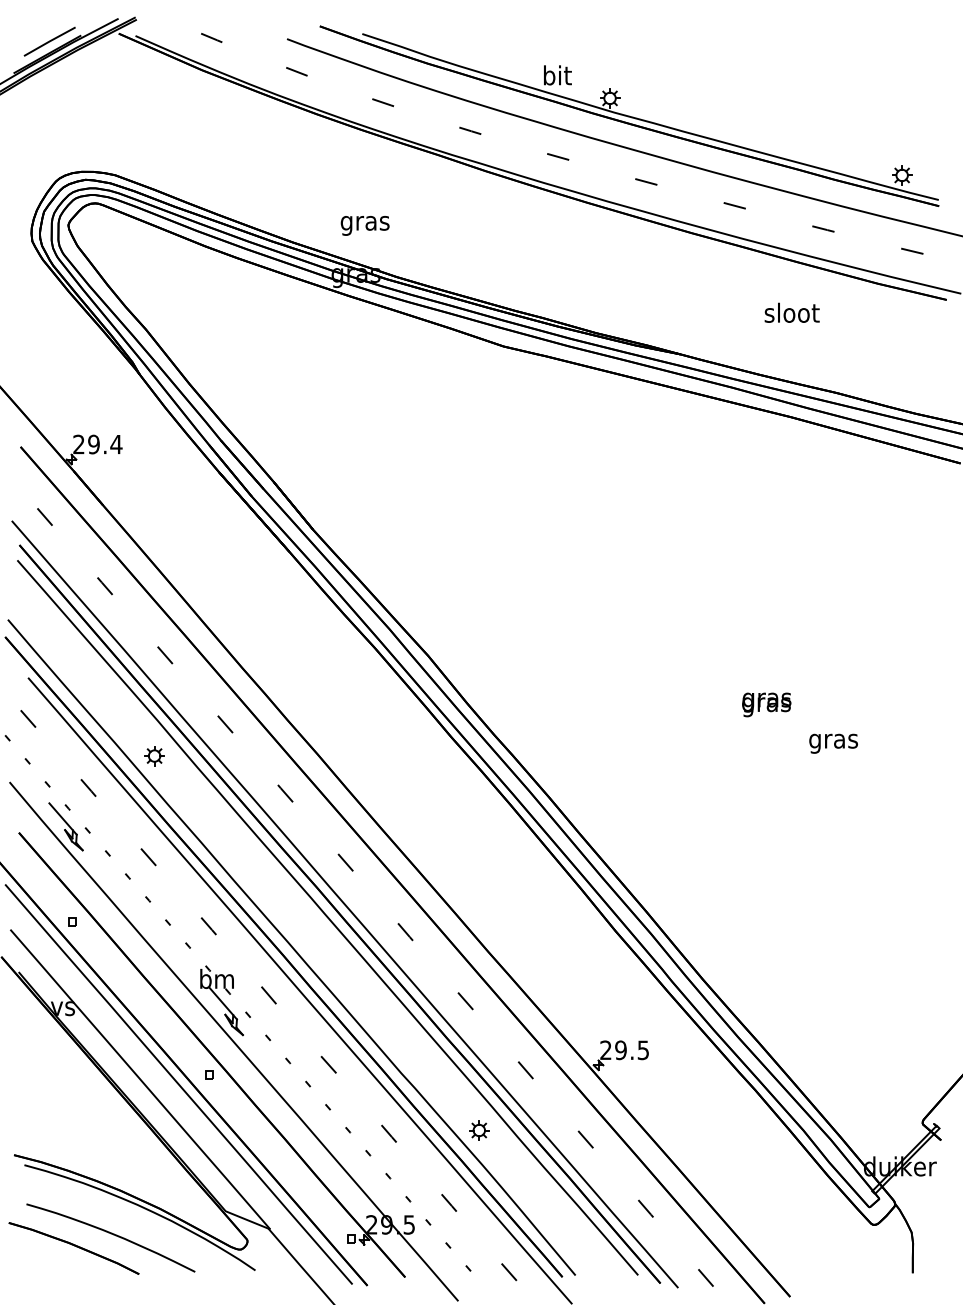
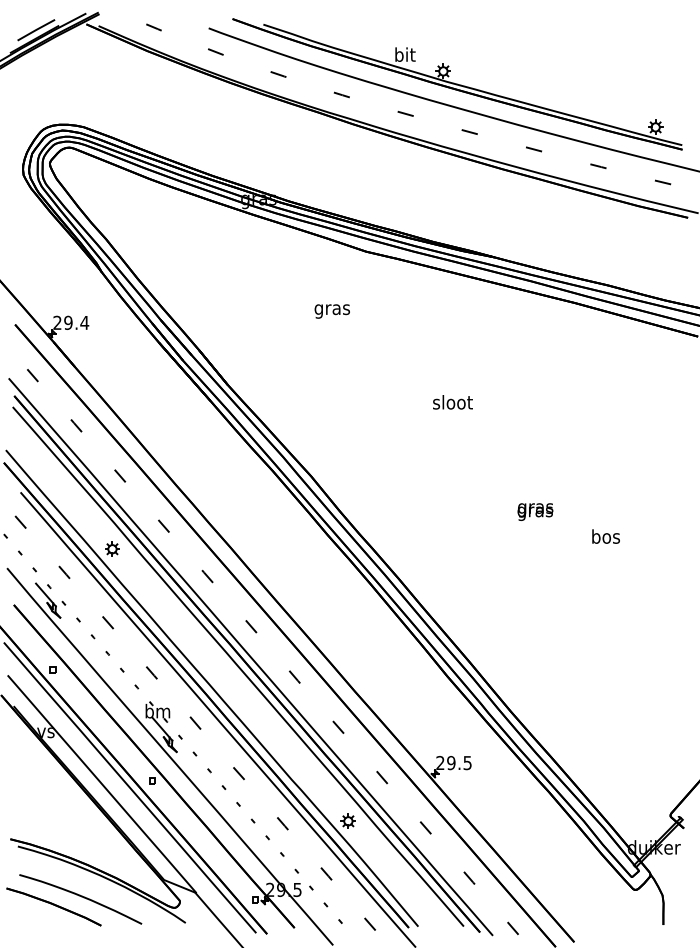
text: (364, 225) -> (331, 311), moved
text: (791, 312) -> (452, 402), moved
text: (766, 704) -> (535, 511), moved
text: (833, 740) -> (605, 537), gras -> bos

